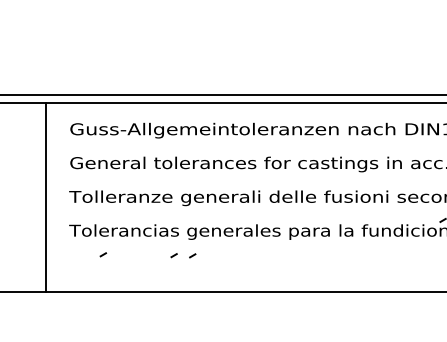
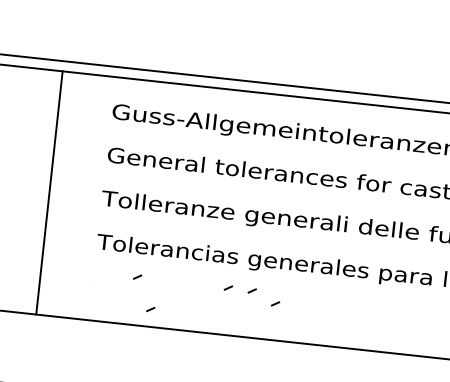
line: (46, 197) -> (49, 193), moved
line: (211, 263) -> (275, 303), added
line: (115, 278) -> (149, 309), added

